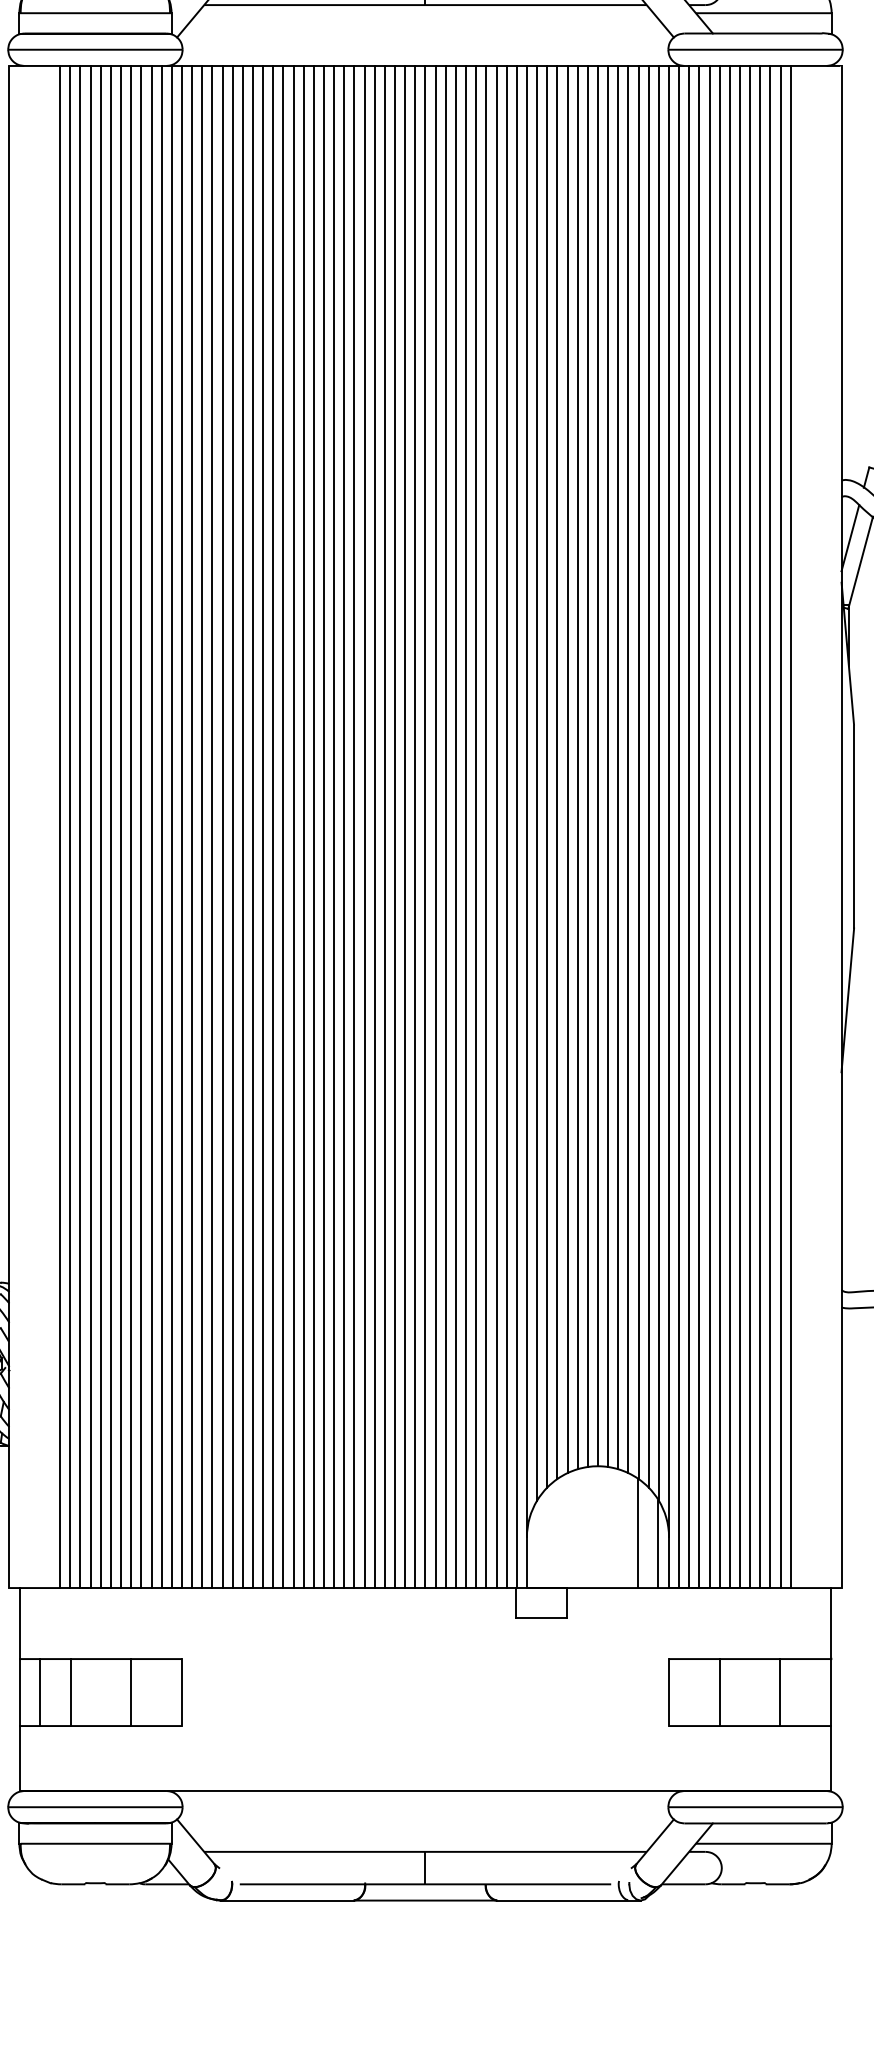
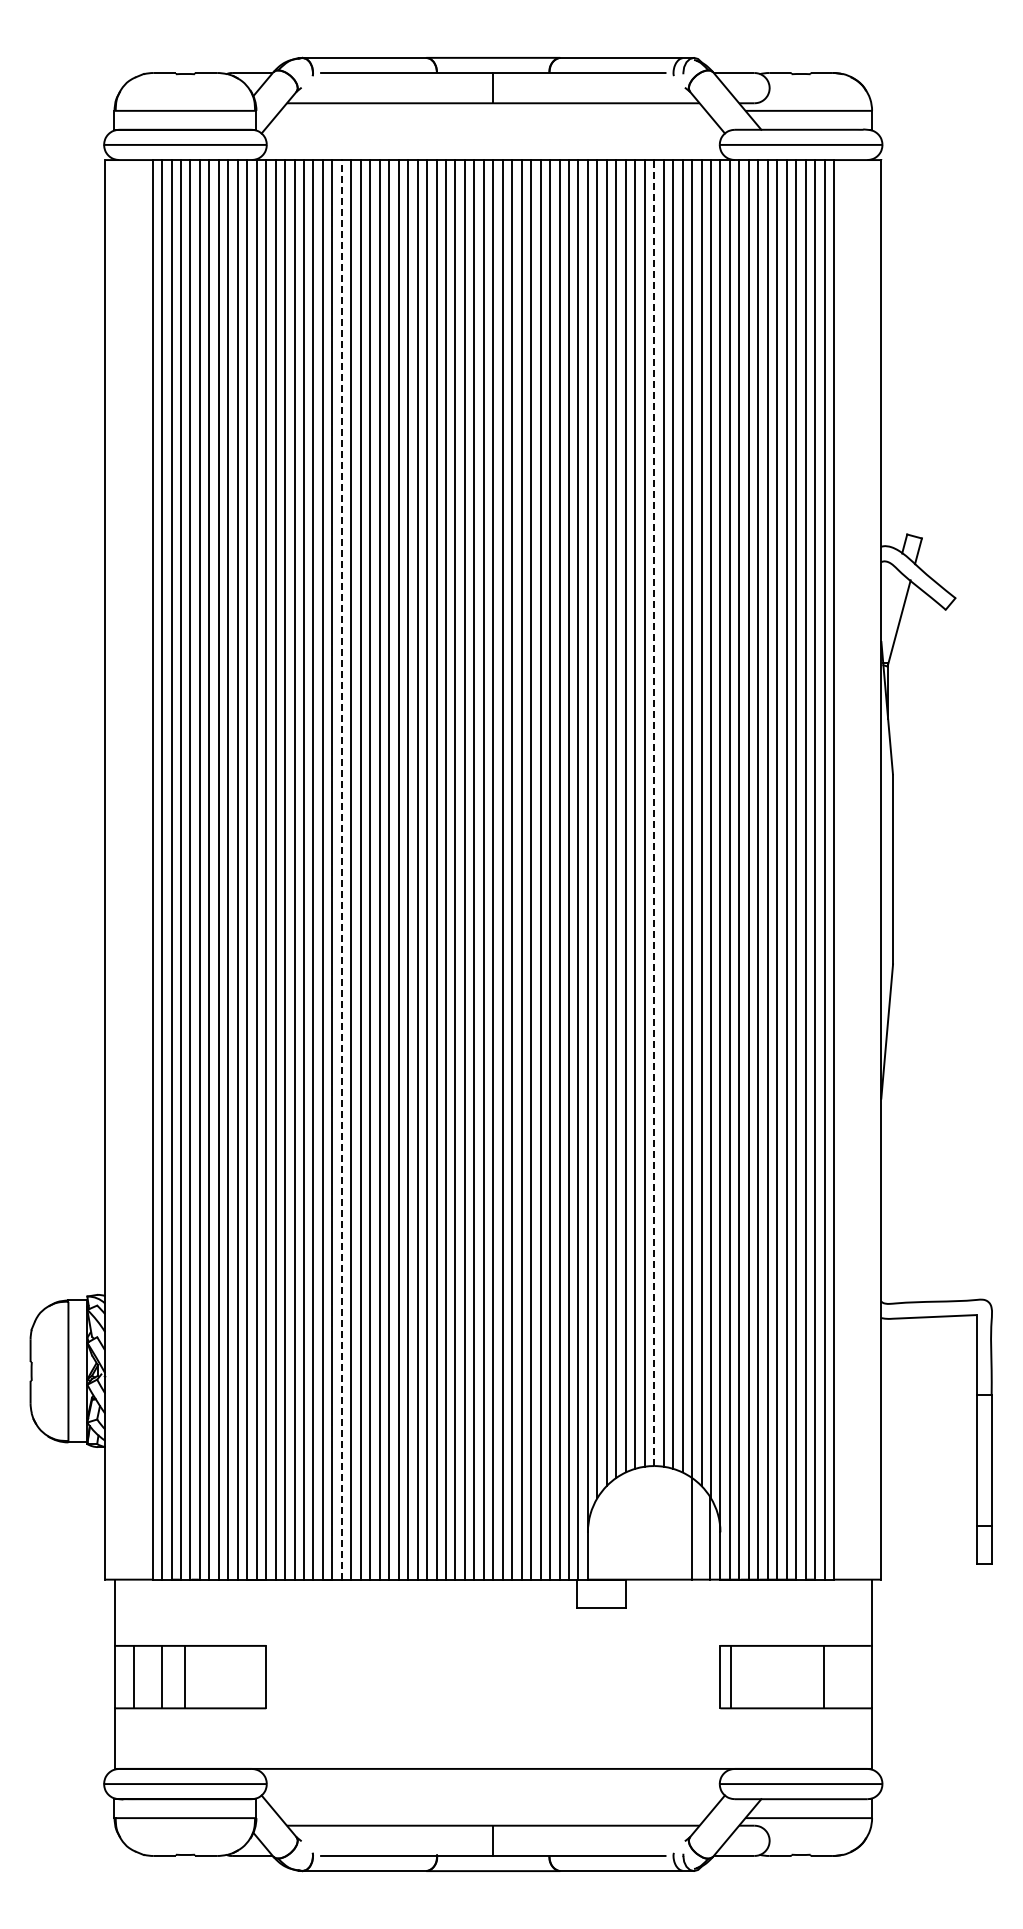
line: (850, 538) -> (889, 600), removed
line: (598, 765) -> (654, 812), solid -> dashed
line: (262, 826) -> (341, 869), solid -> dashed
line: (130, 1691) -> (184, 1676), moved
line: (720, 1691) -> (731, 1676), moved

